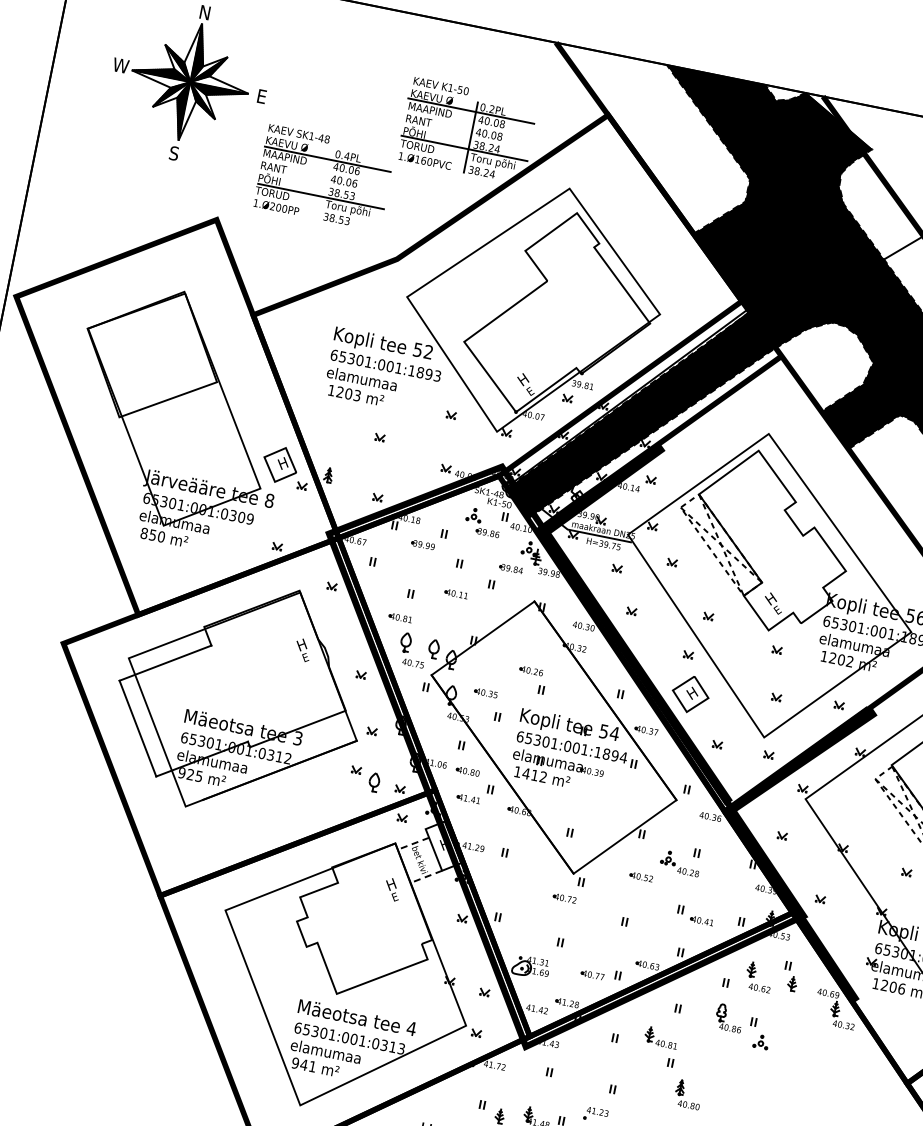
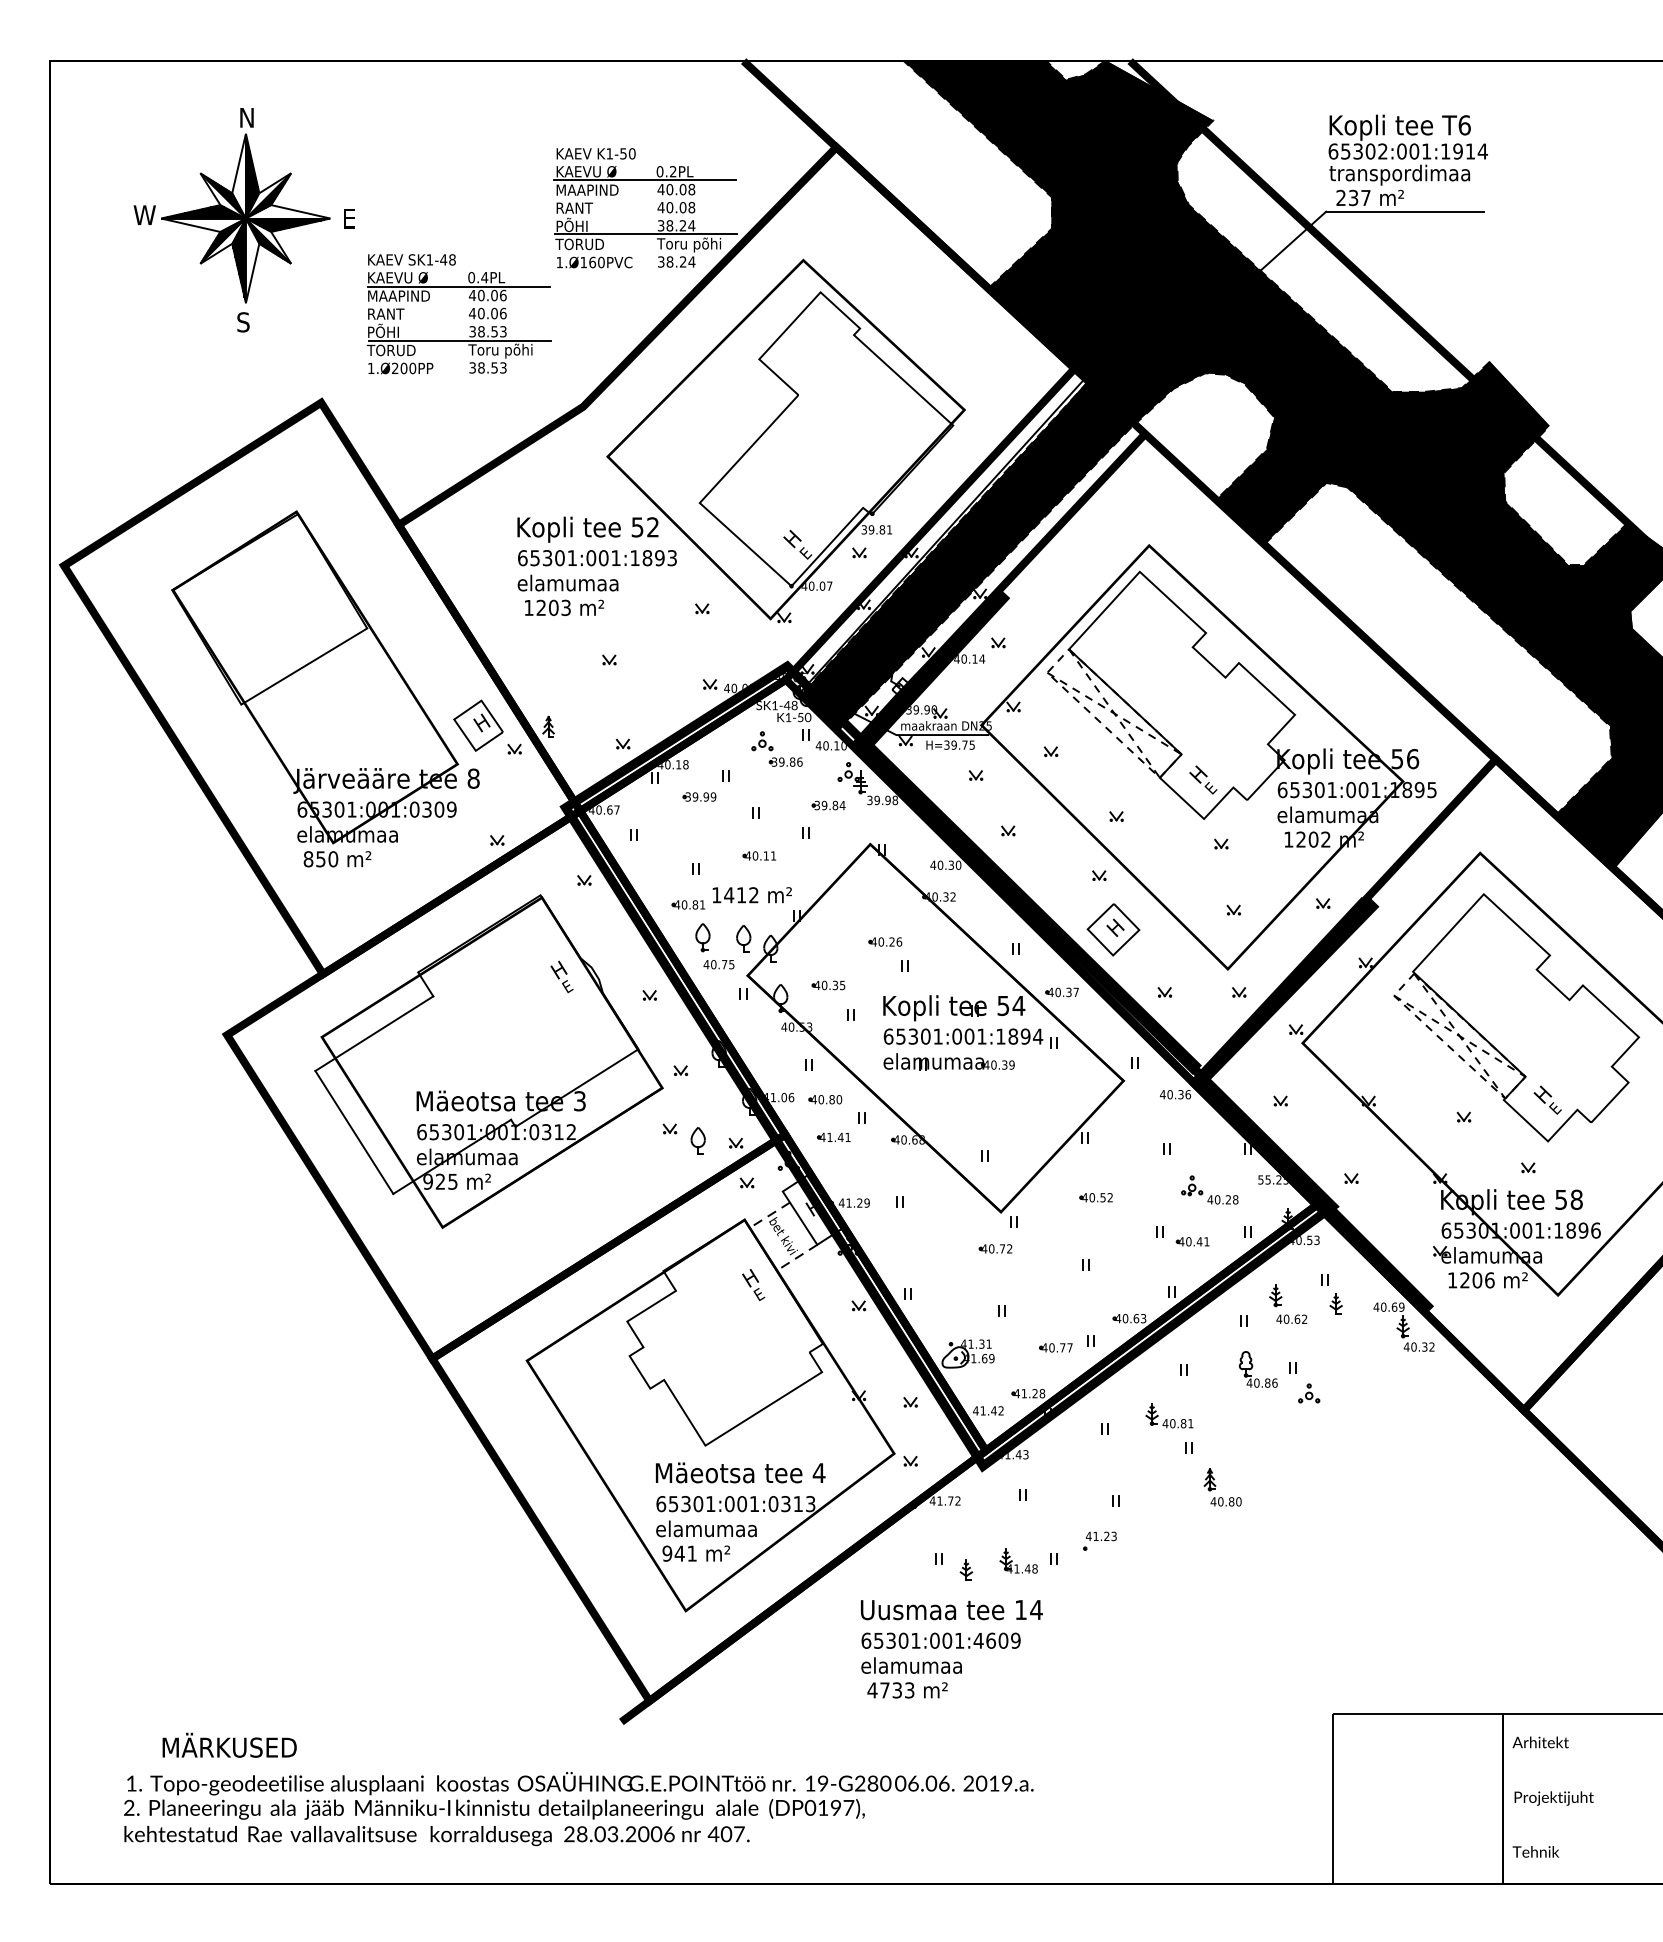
line: (470, 137) -> (651, 216), removed
text: (541, 776) -> (751, 895), moved
part: (680, 867) -> (1210, 1195), moved
text: (766, 889) -> (1273, 1179), 40.39 -> 55.25

